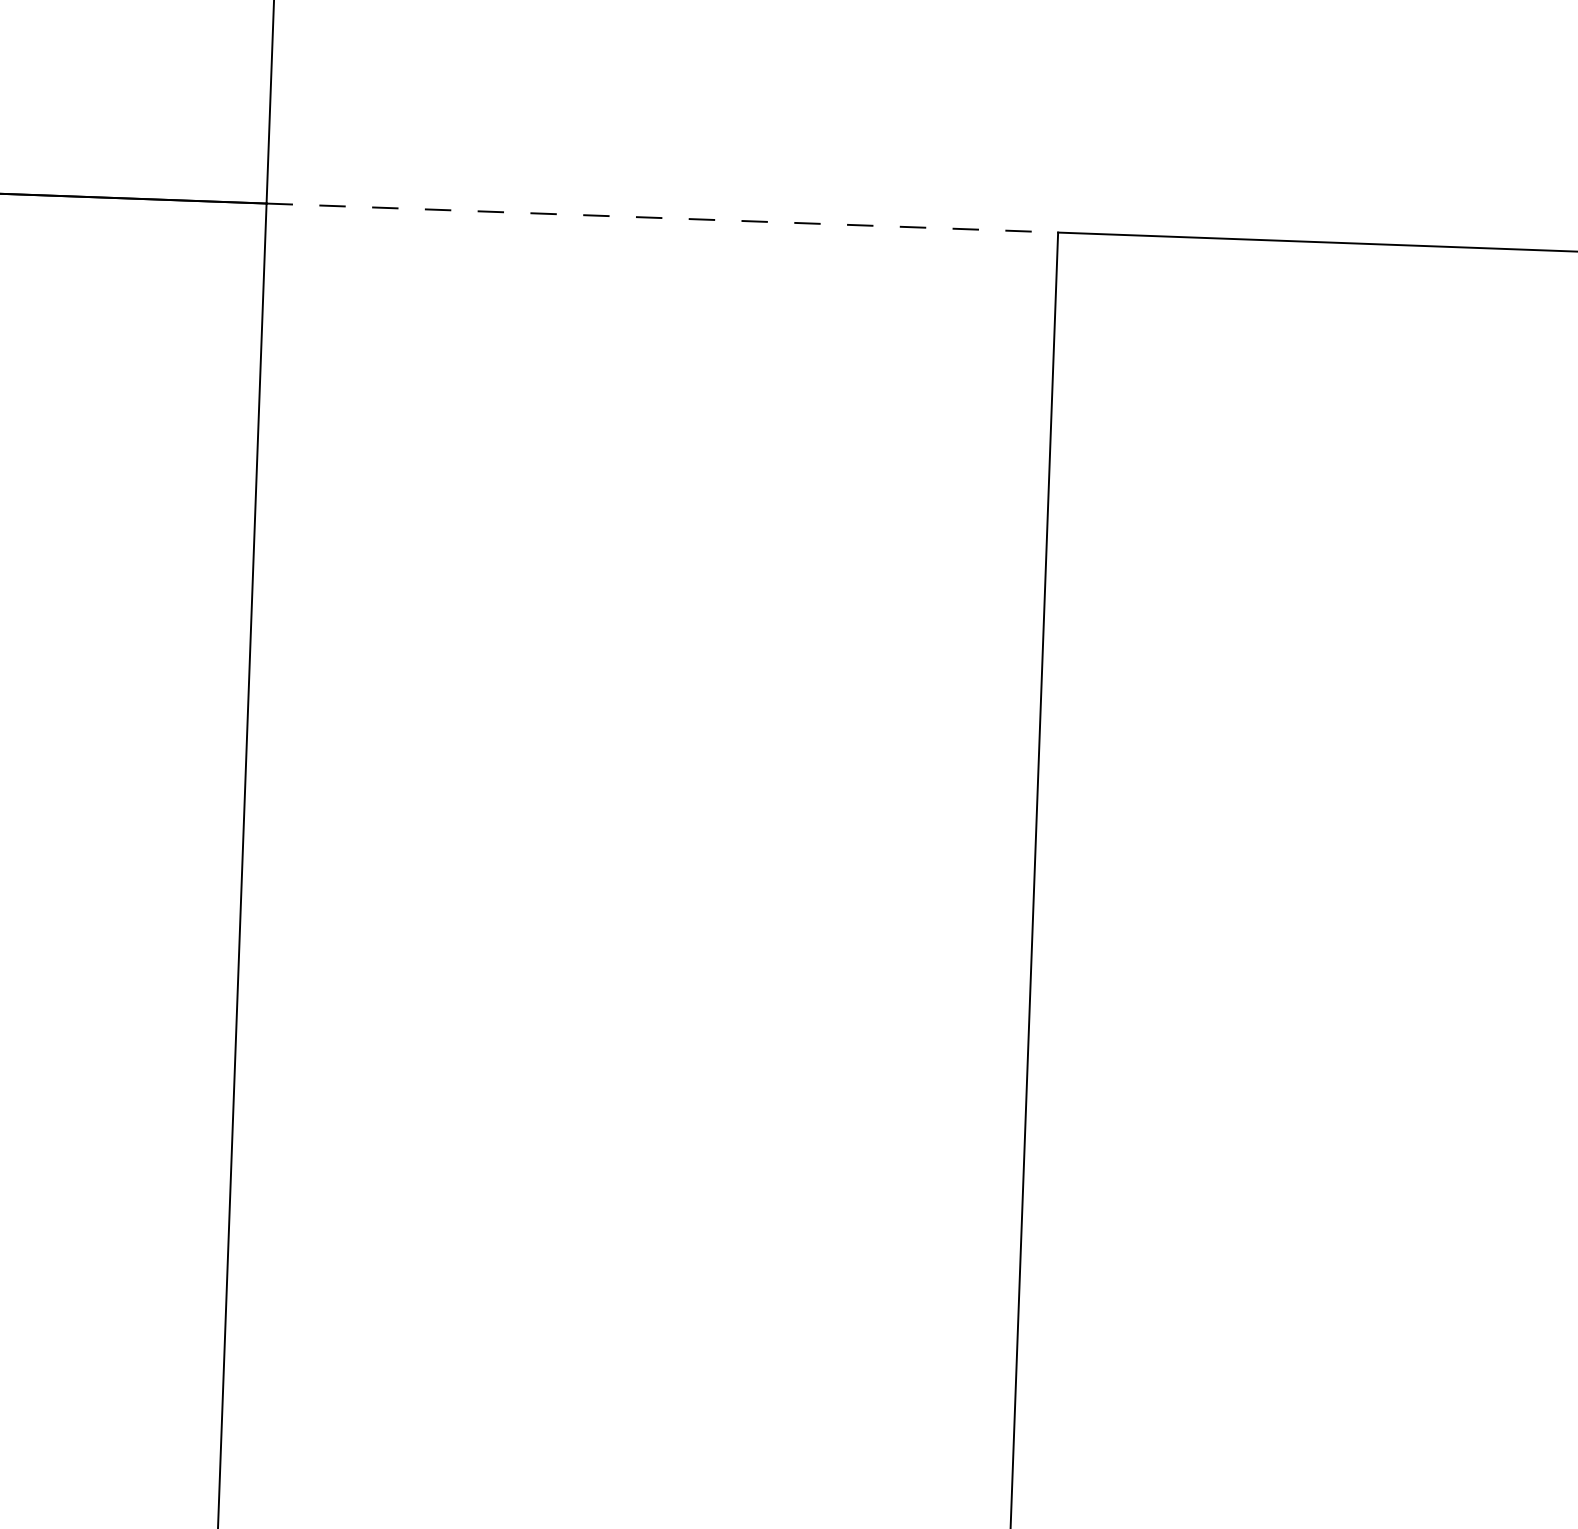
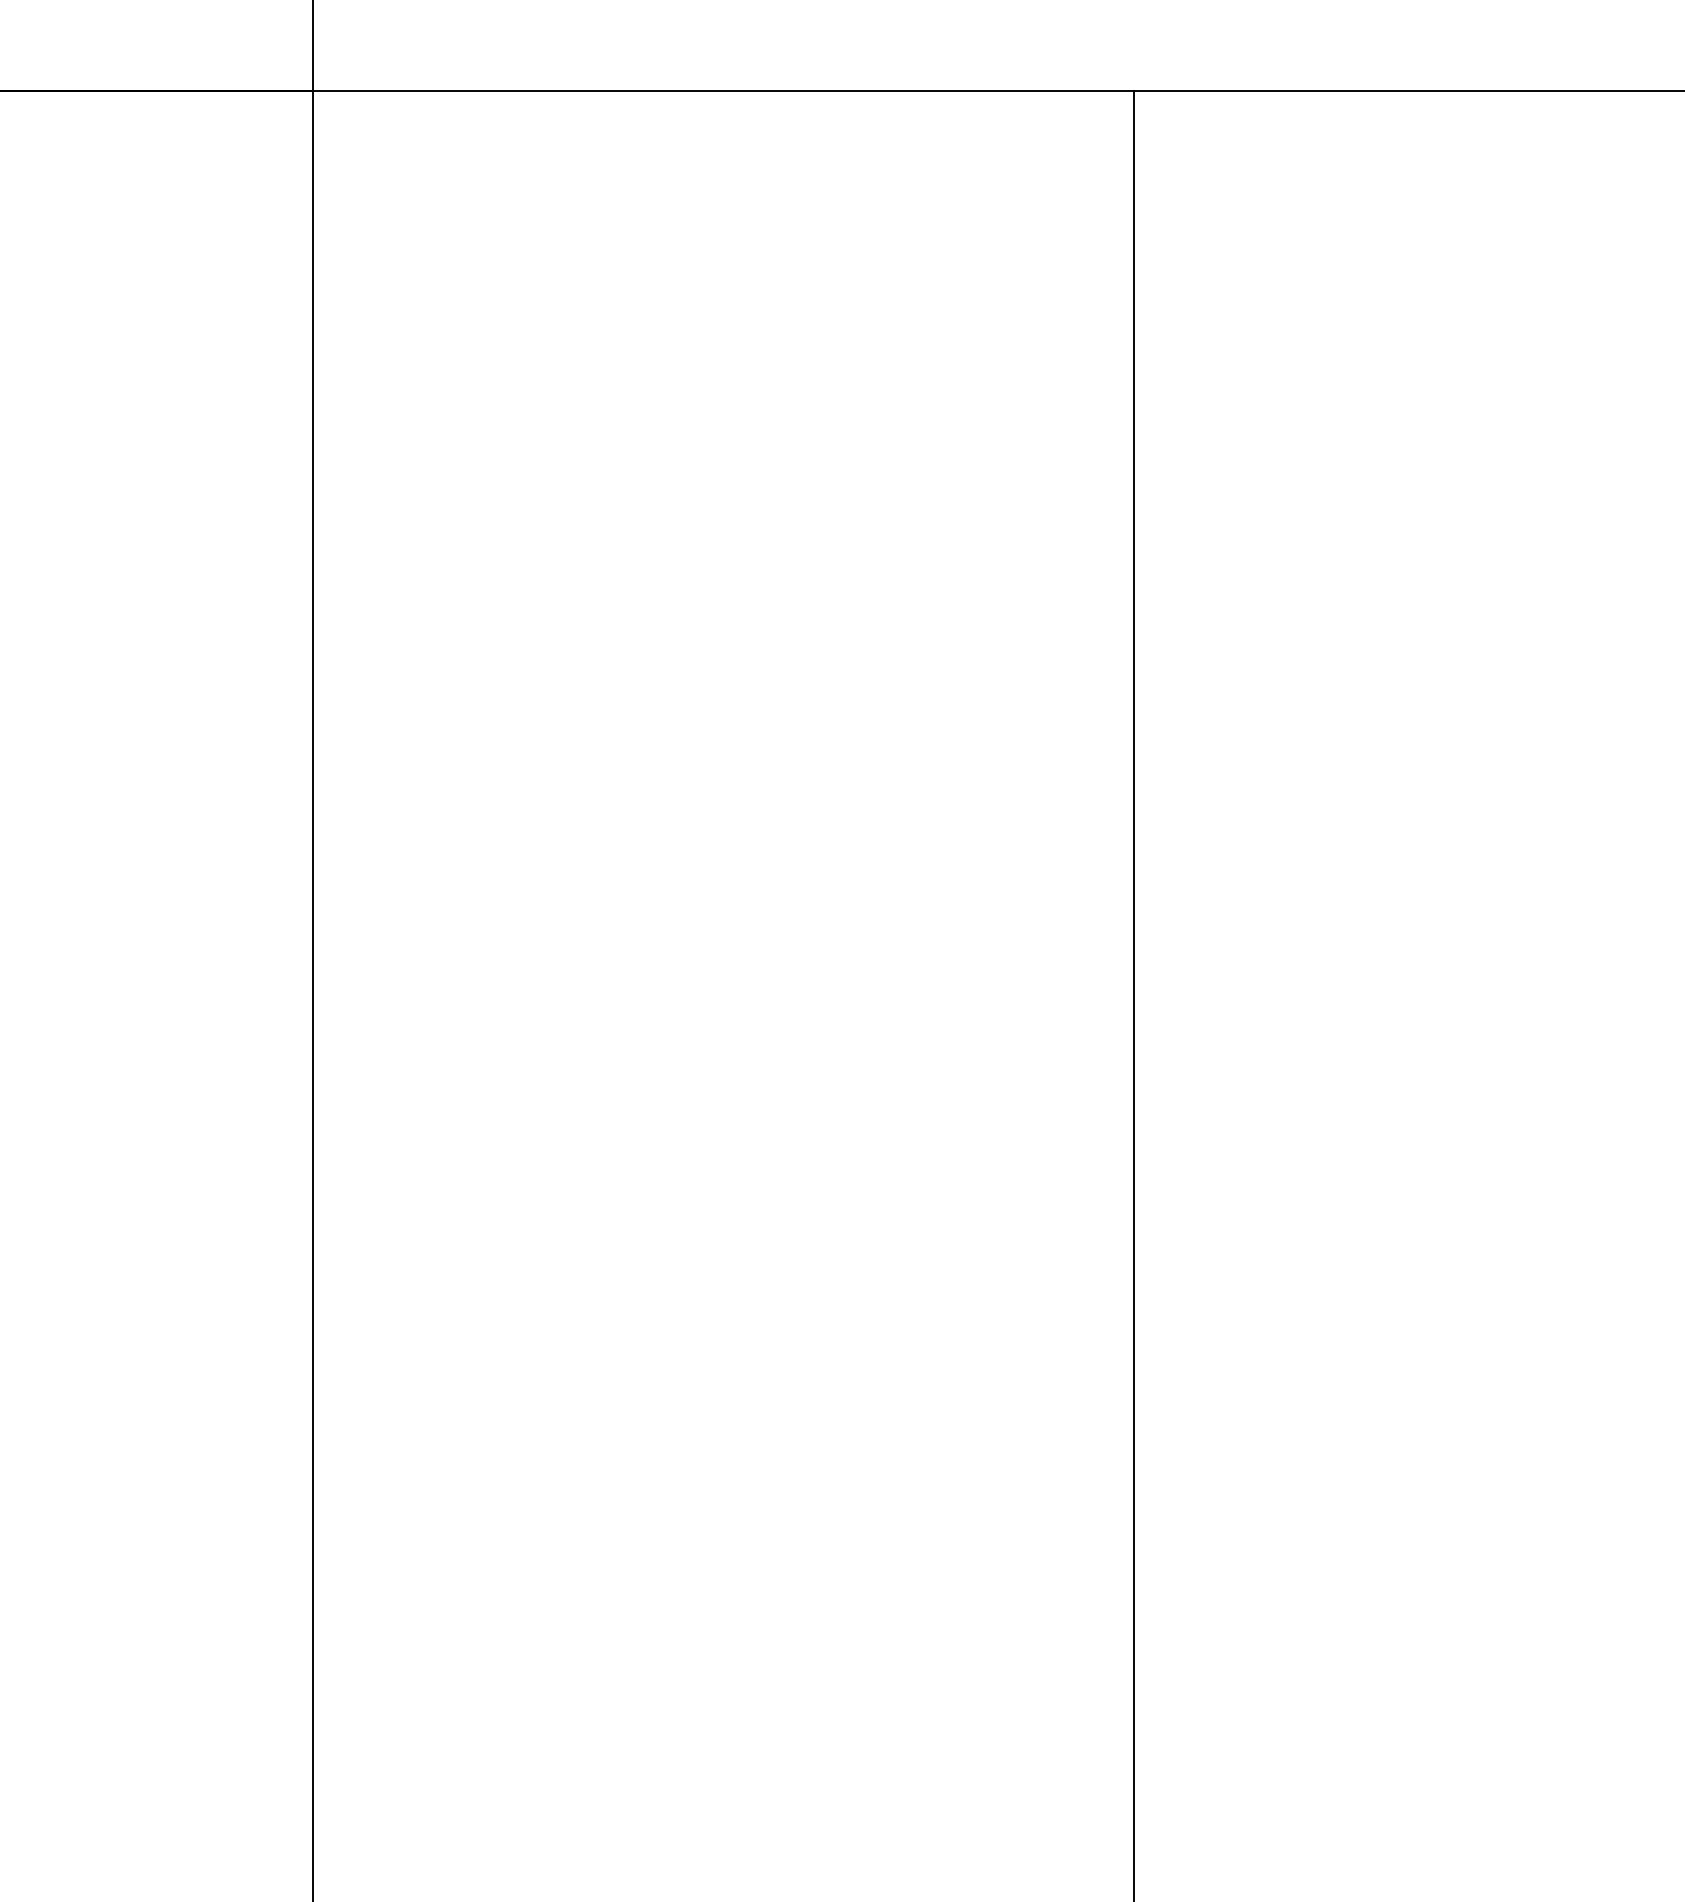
line: (662, 218) -> (723, 91), dashed -> solid

